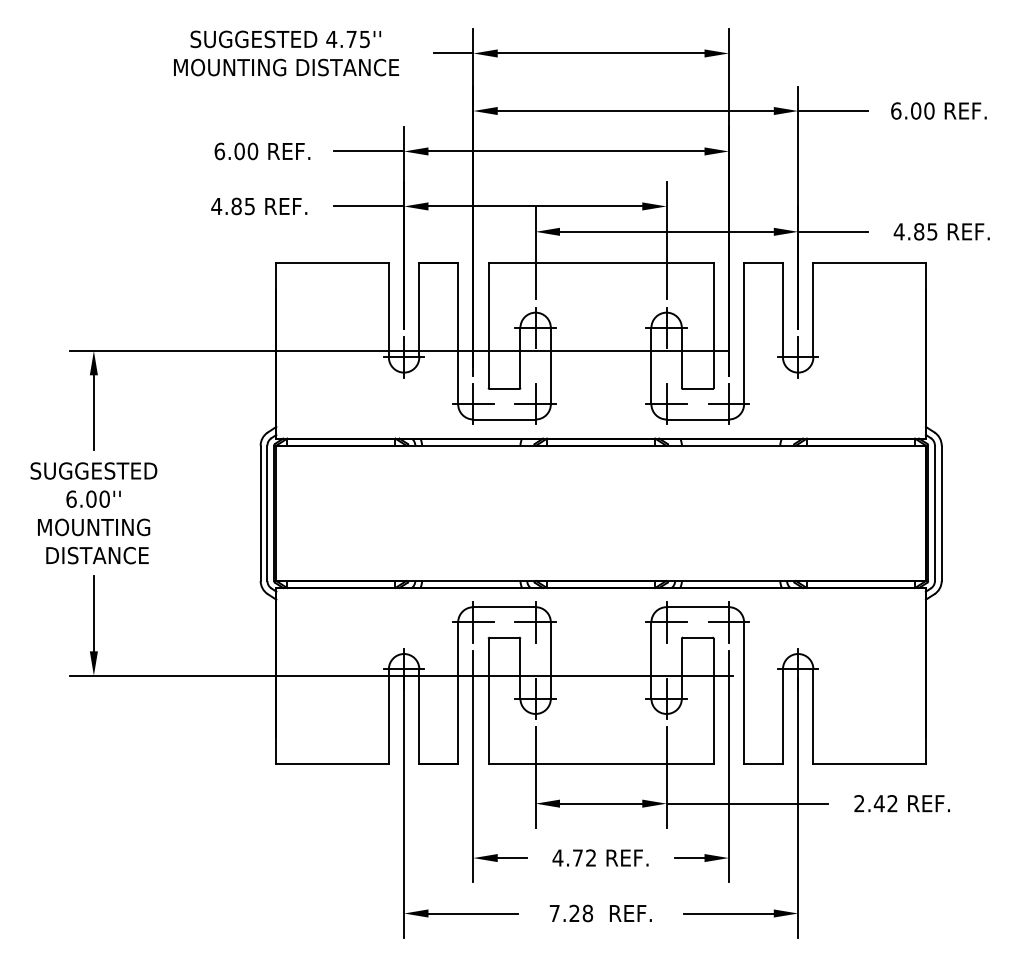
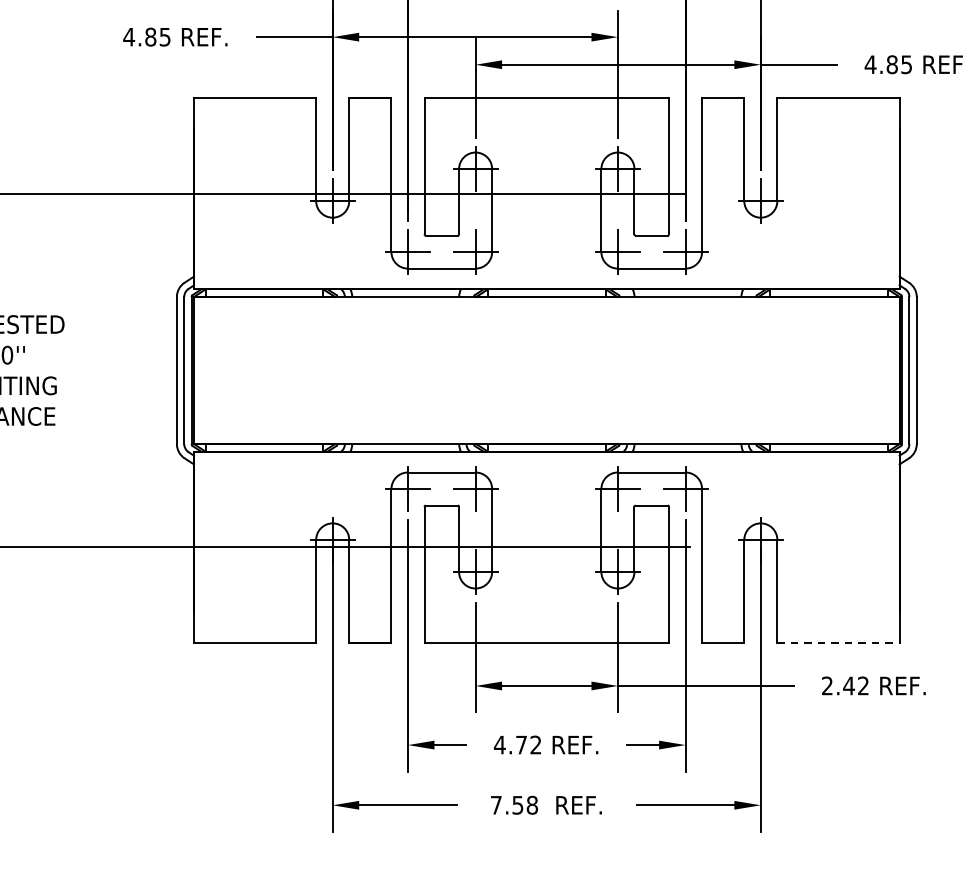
line: (870, 763) -> (839, 642), solid -> dashed
text: (574, 913) -> (517, 805), 7.28 -> 7.58

